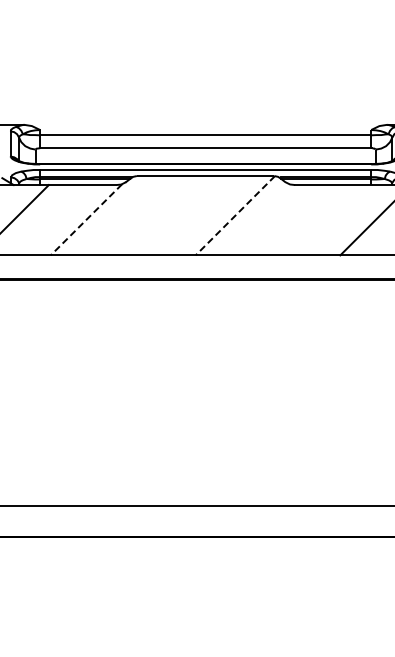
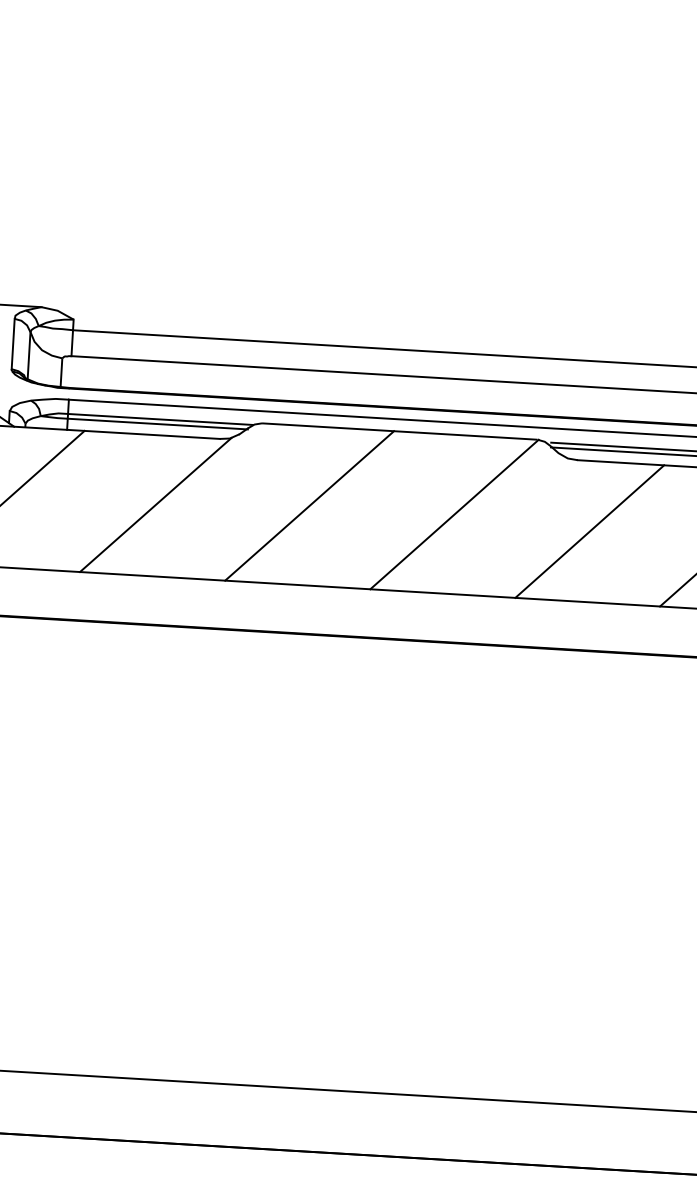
line: (162, 215) -> (308, 505), added
line: (235, 216) -> (454, 516), dashed -> solid
line: (86, 220) -> (155, 506), dashed -> solid
line: (303, 220) -> (590, 532), added

